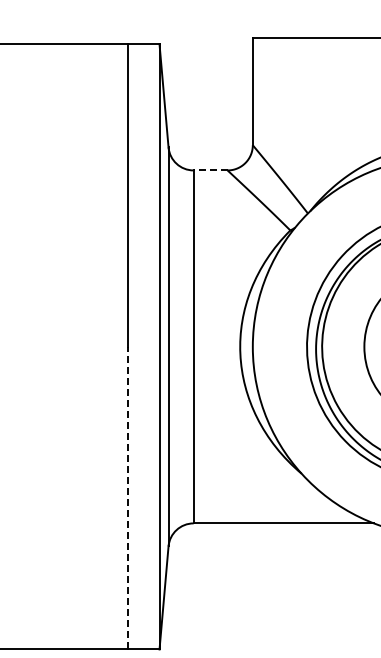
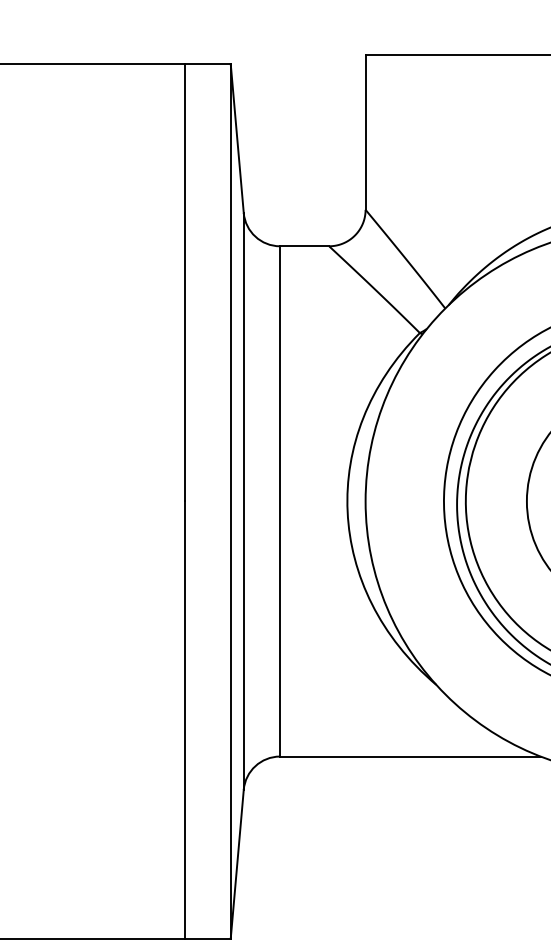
line: (210, 170) -> (304, 246), dashed -> solid
line: (128, 497) -> (185, 719), dashed -> solid

